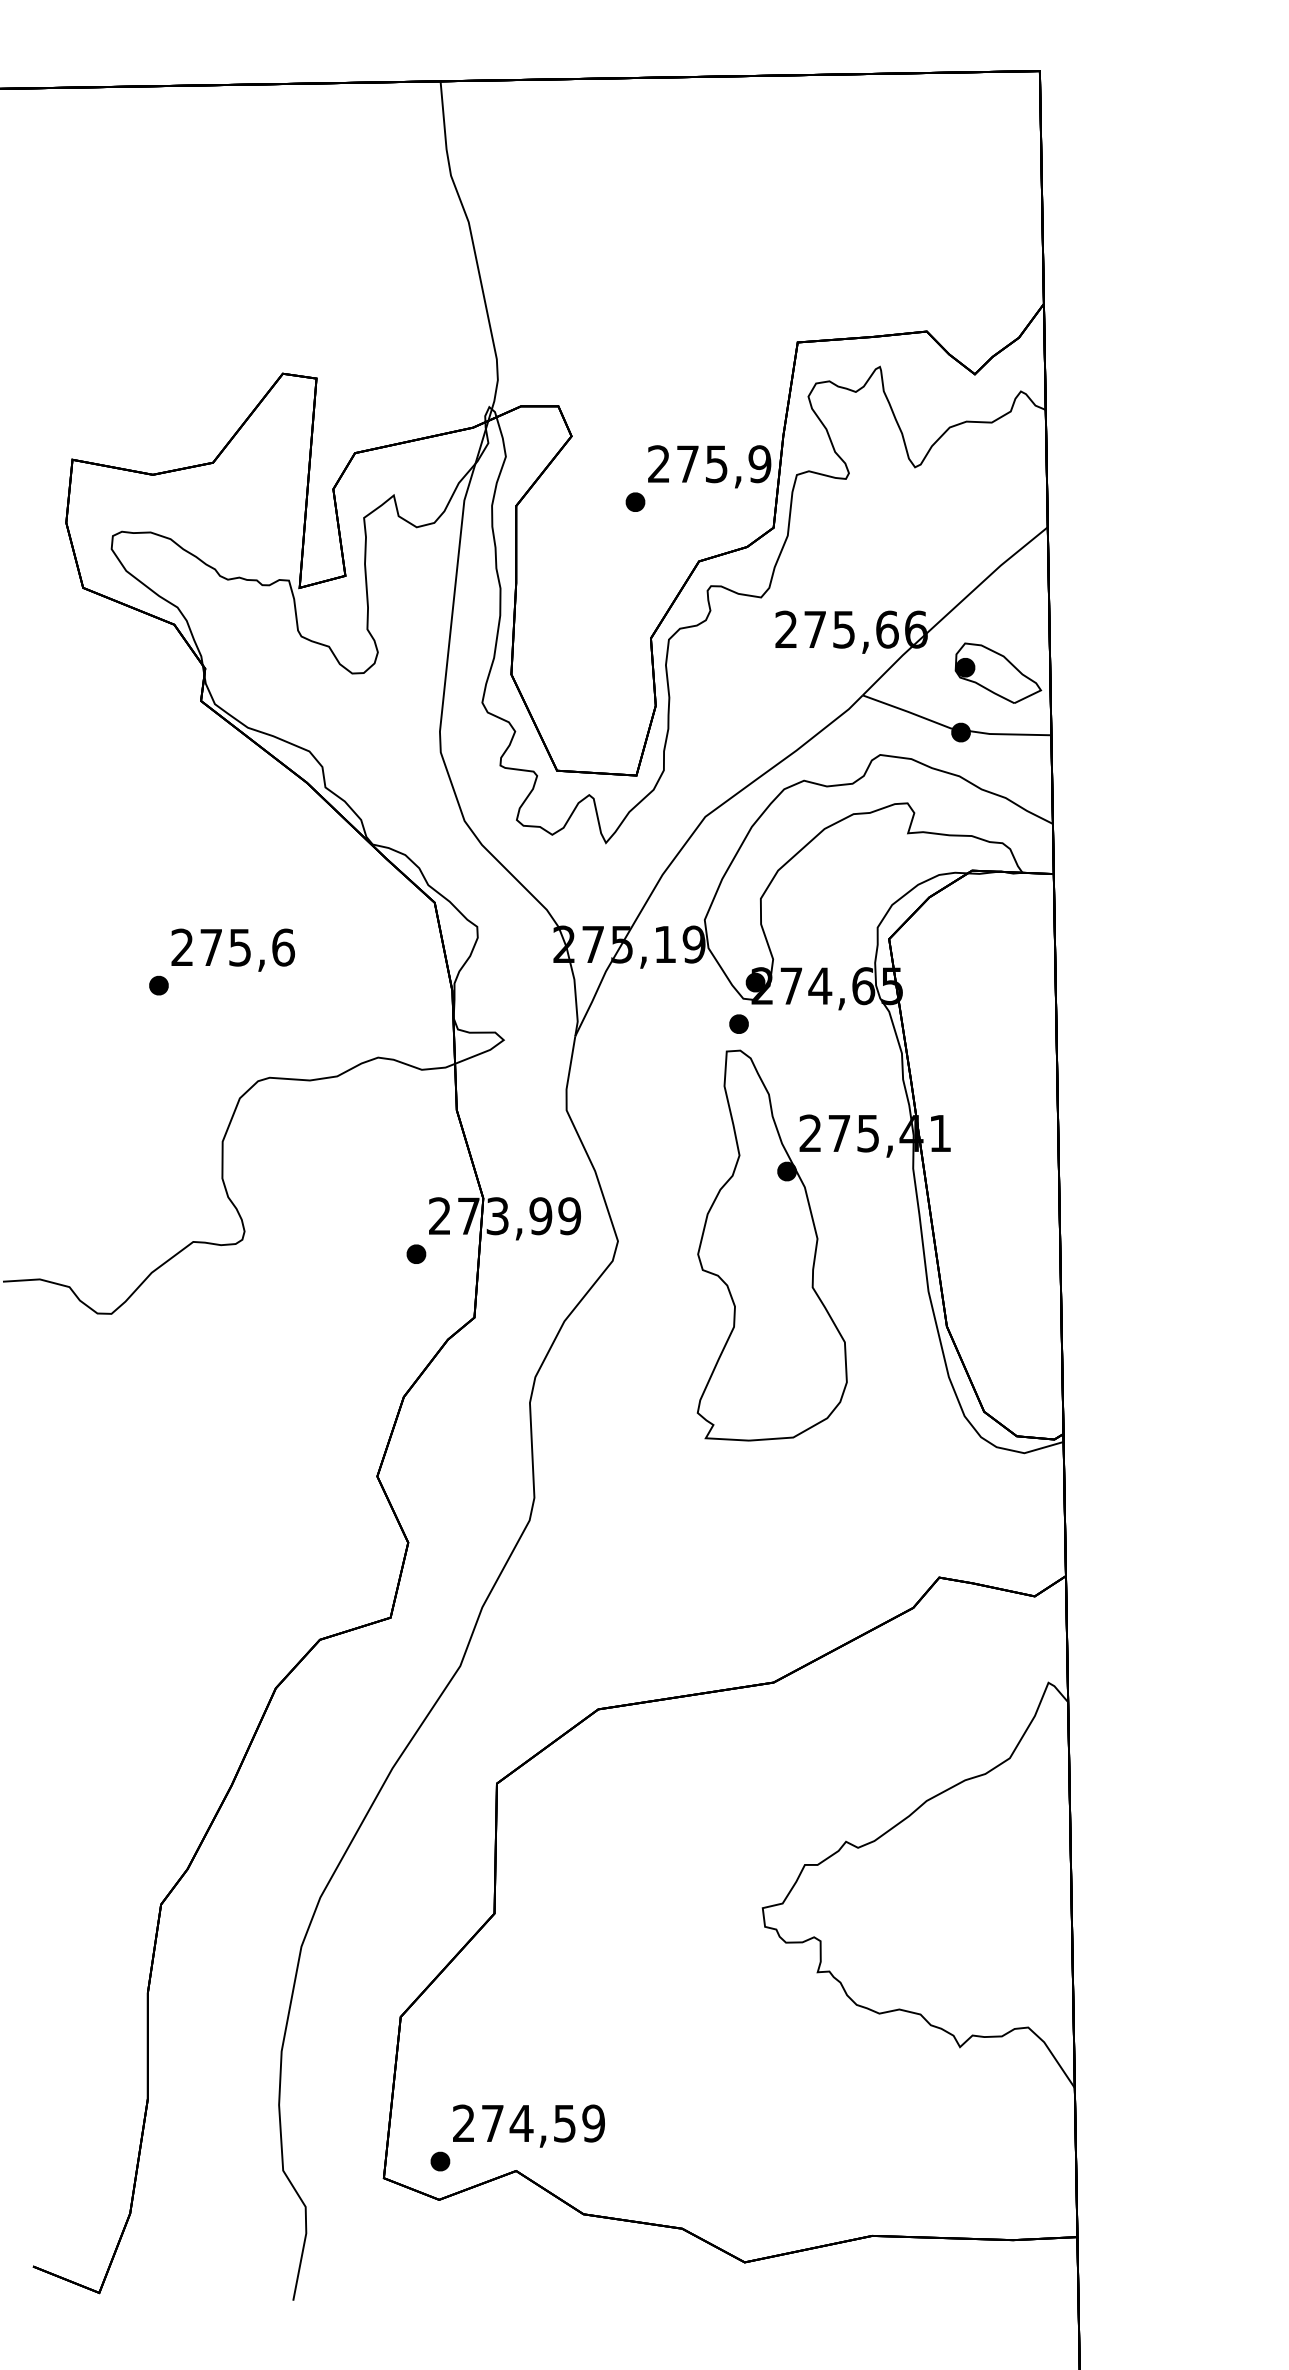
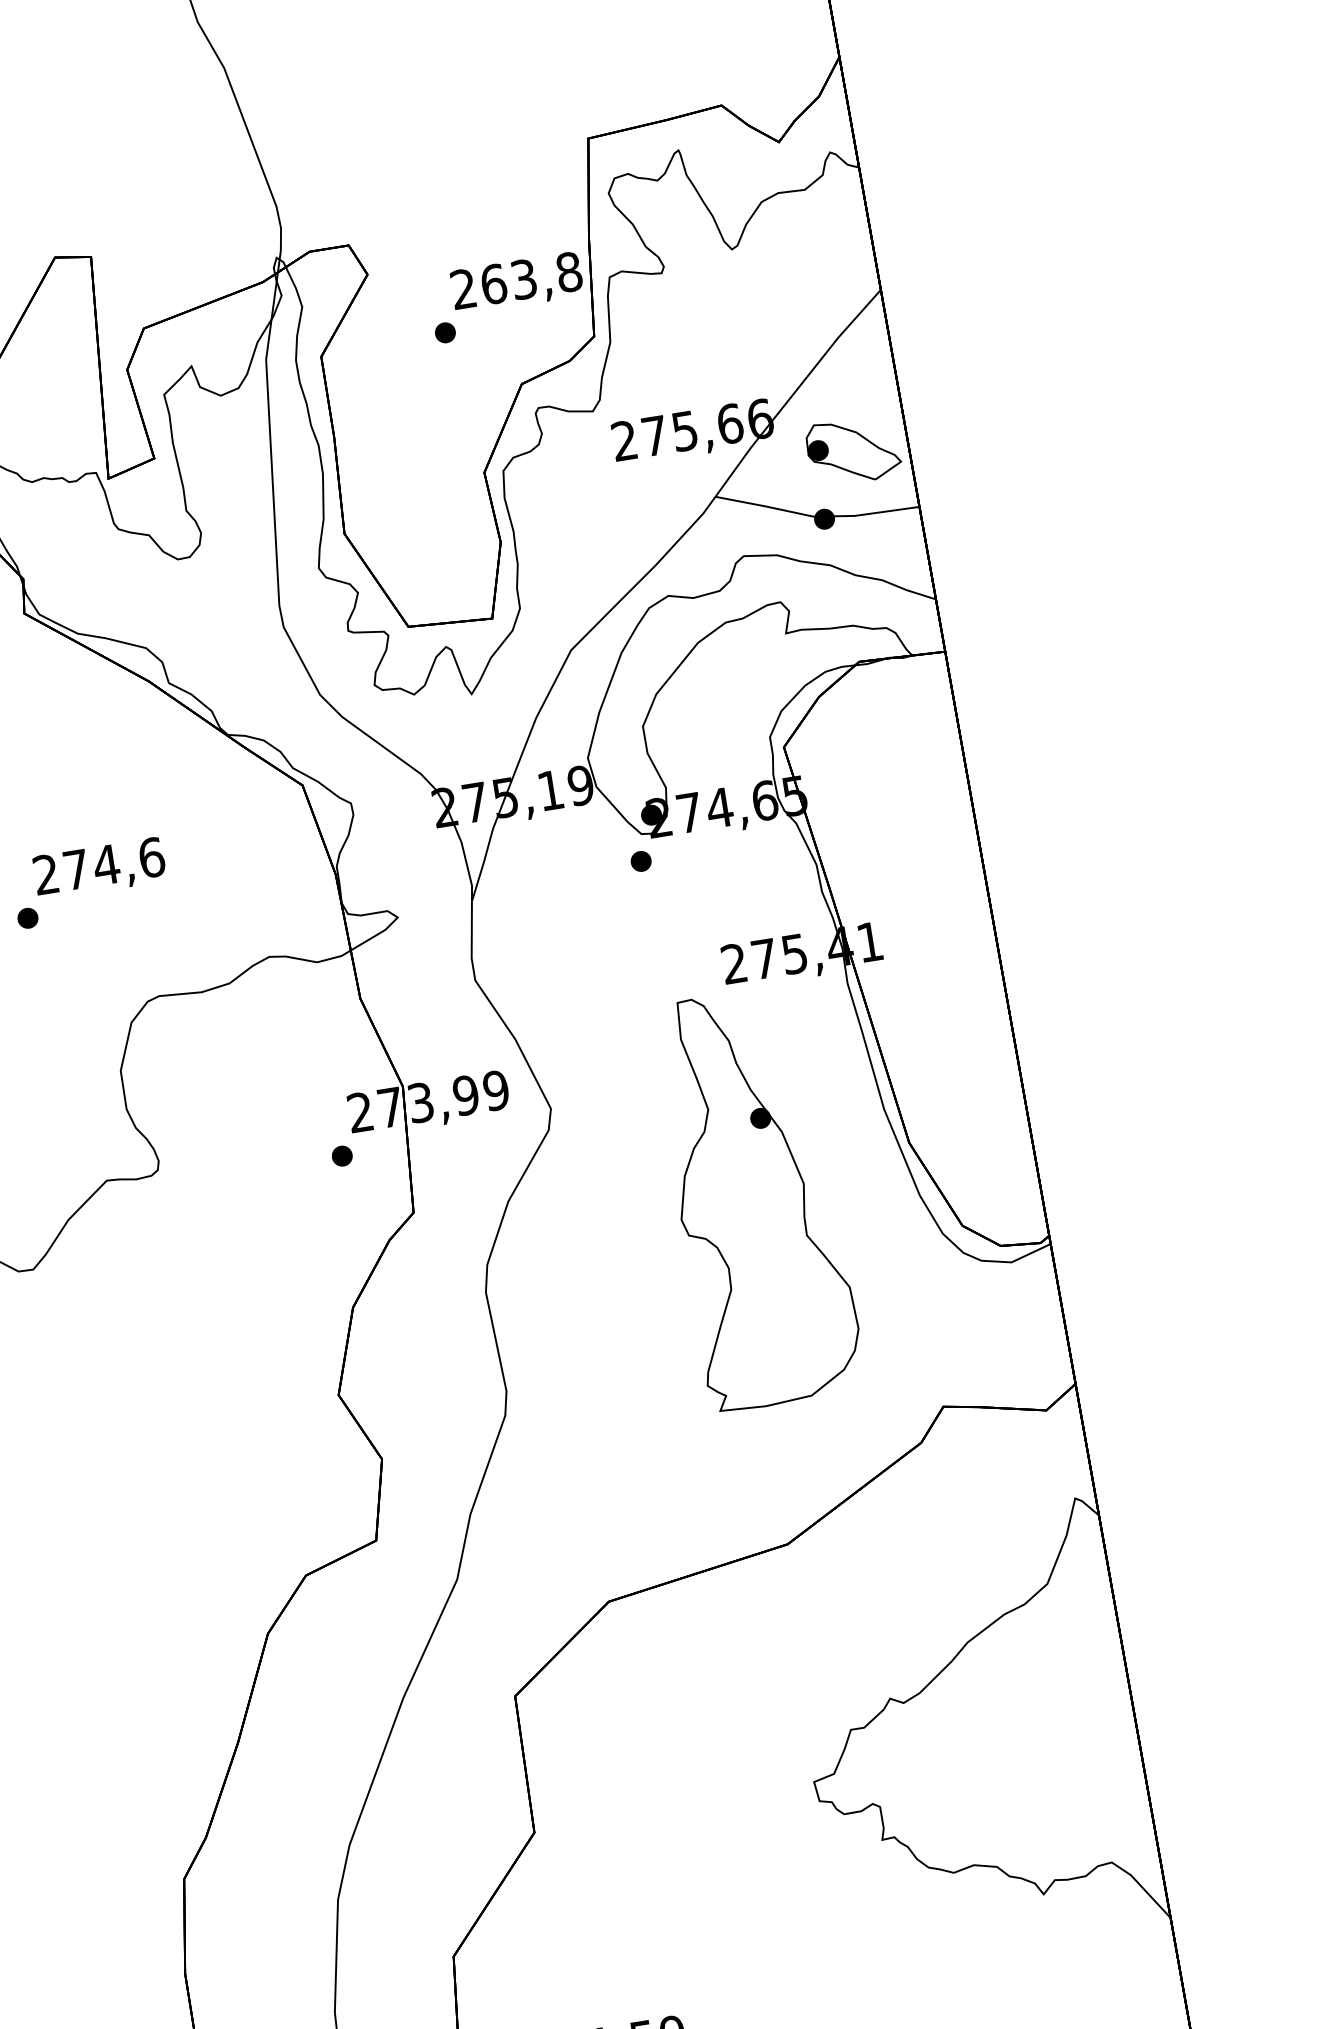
text: (723, 464) -> (531, 278), 275,9 -> 263,8
text: (240, 947) -> (106, 864), 275,6 -> 274,6
part: (771, 1245) -> (756, 1198), moved

